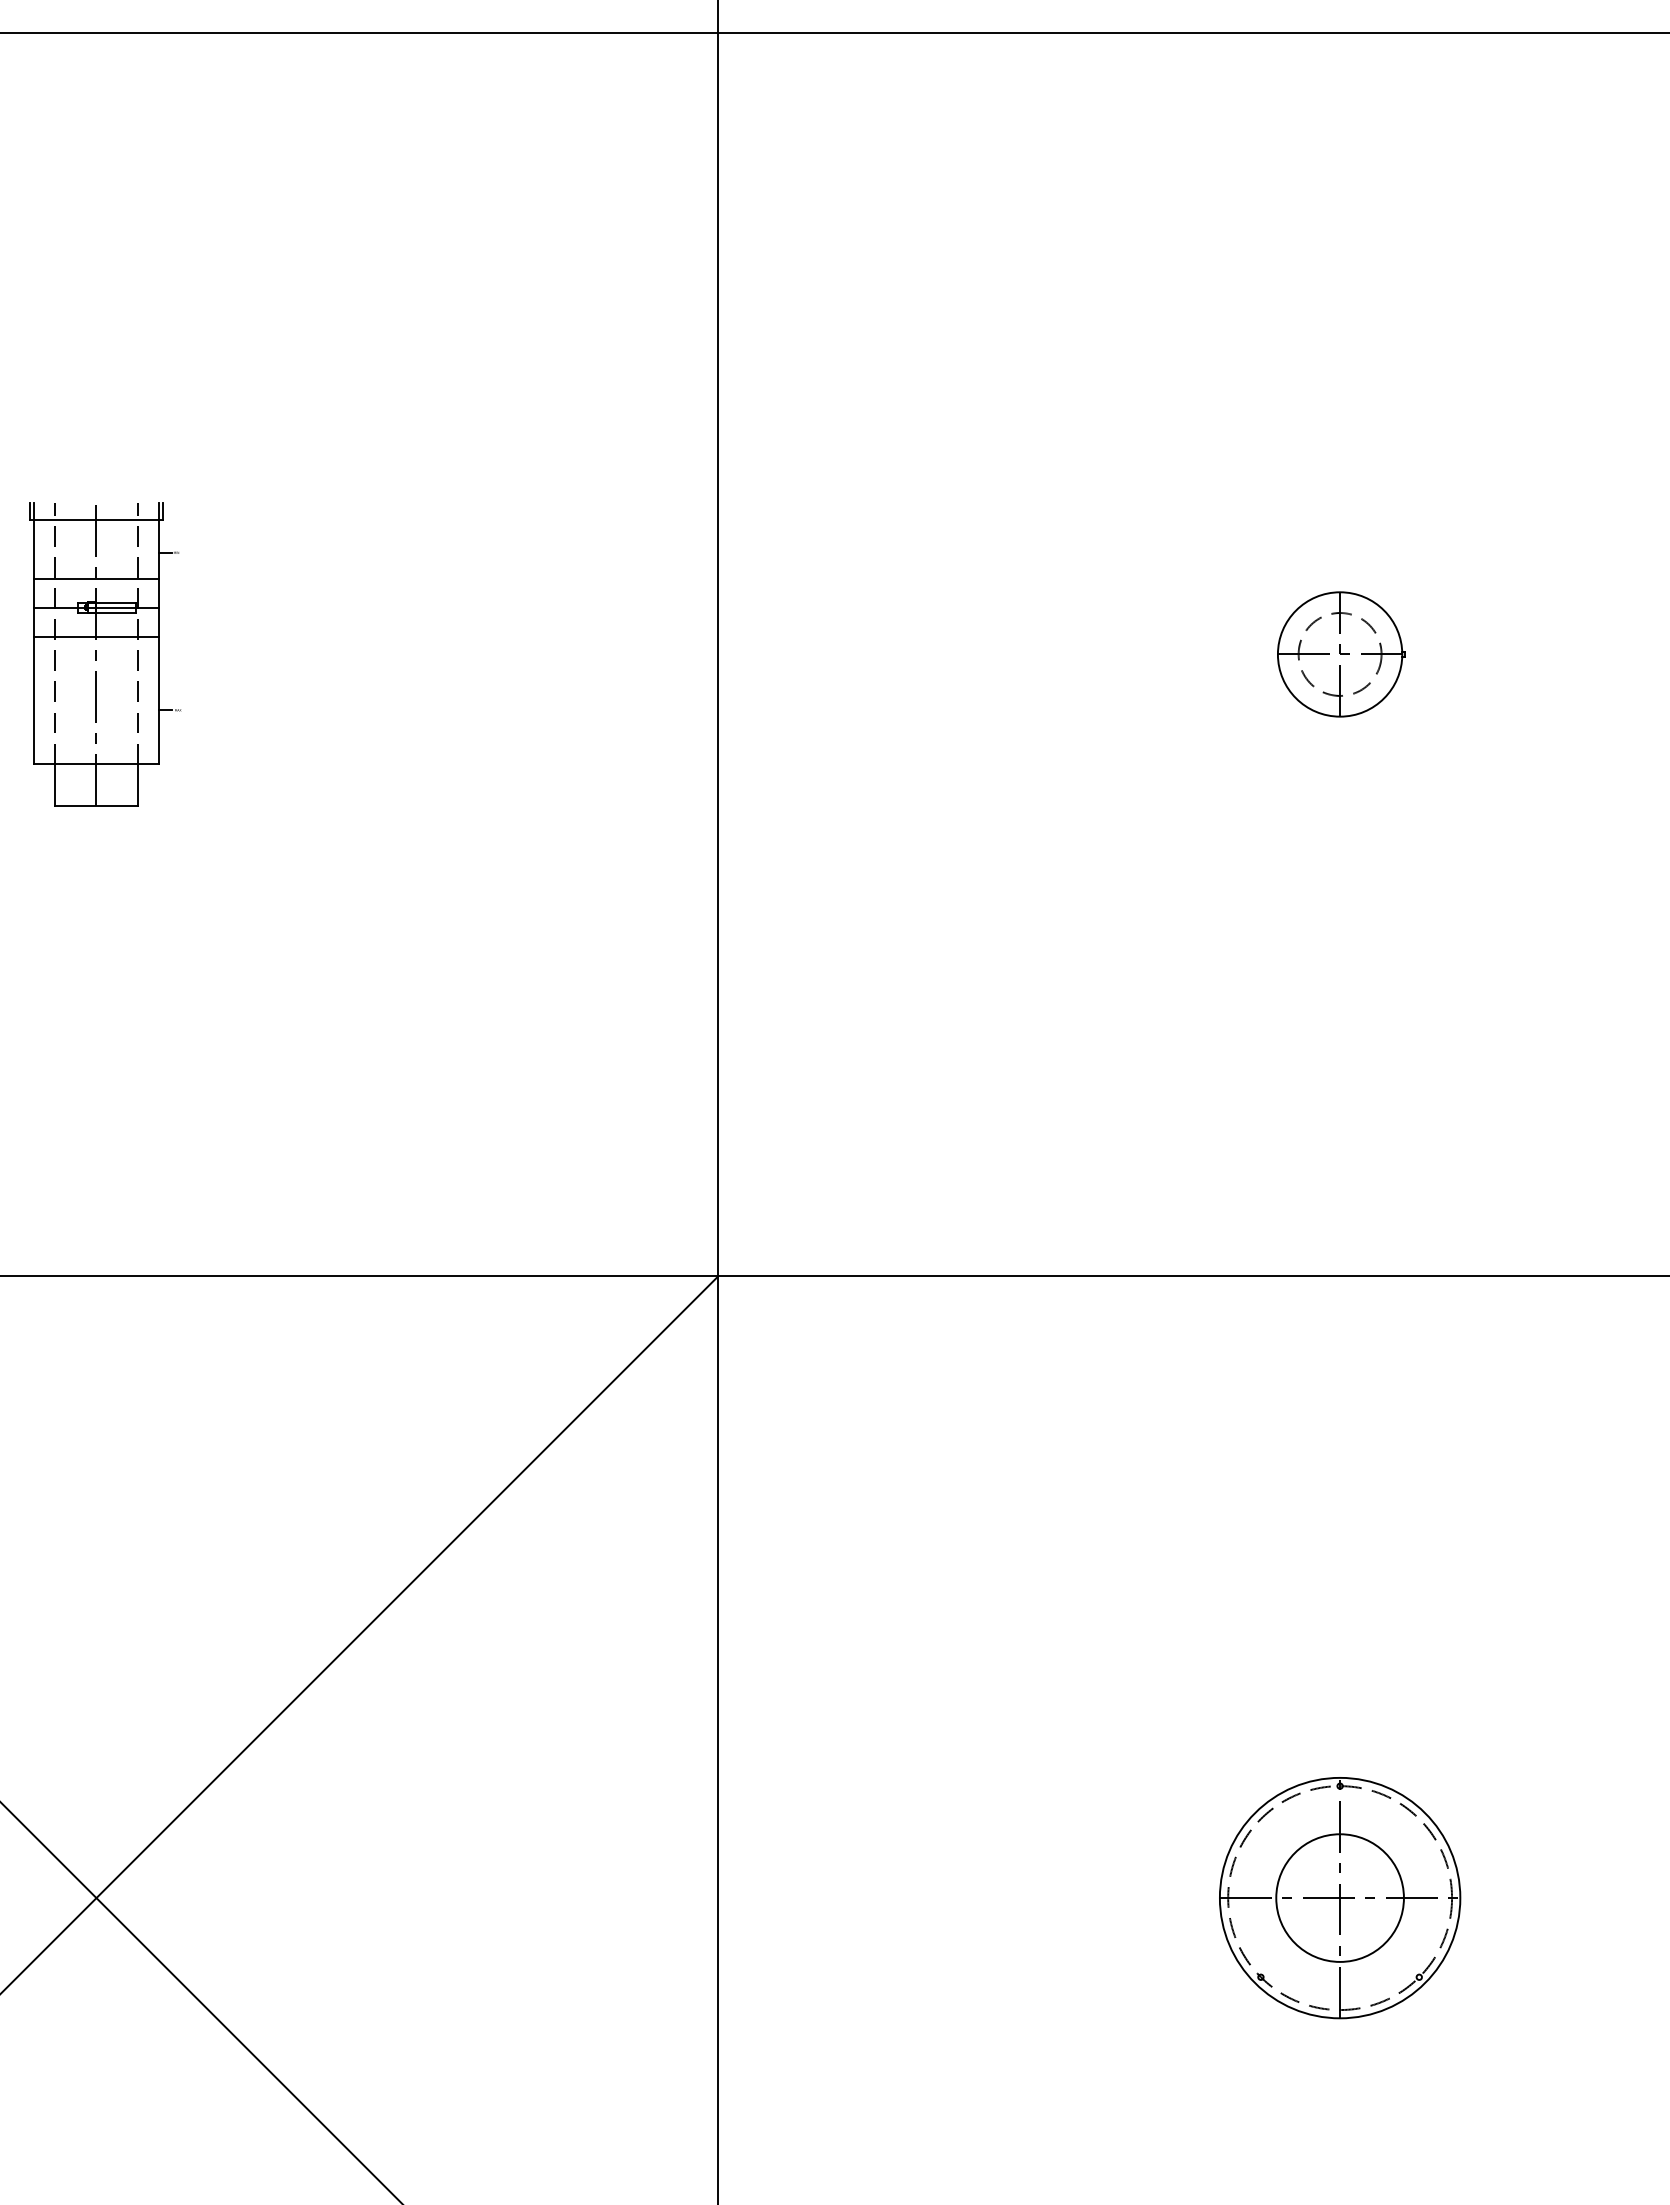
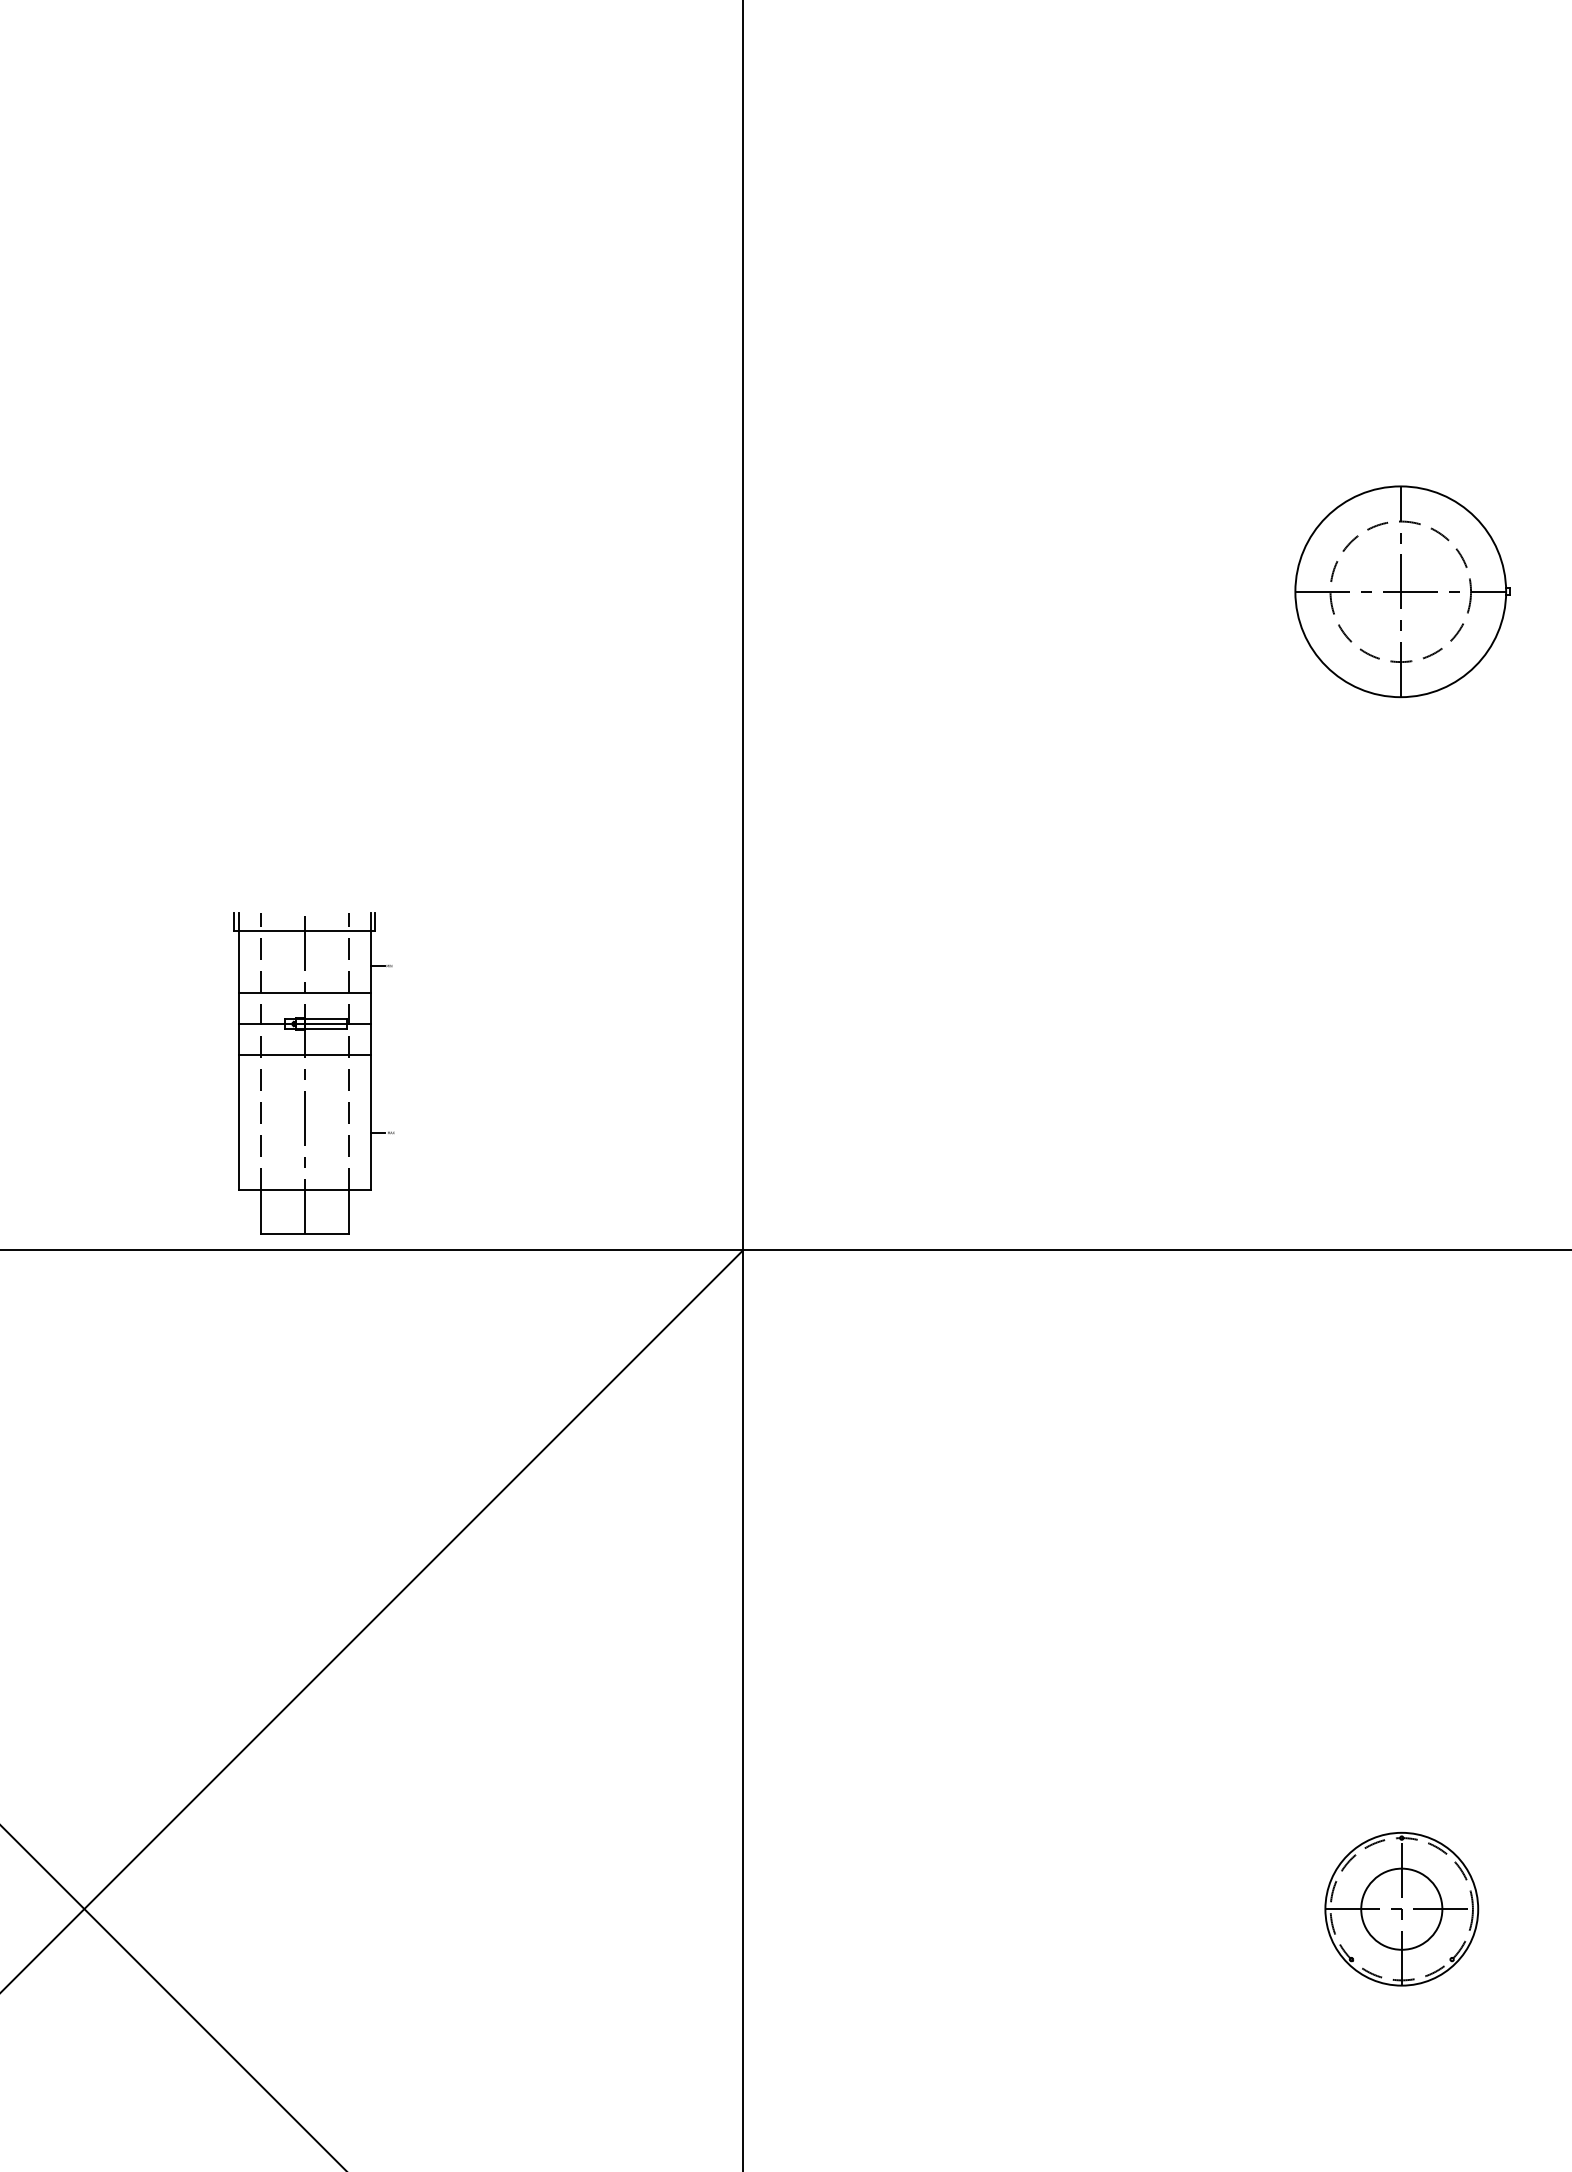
part: (105, 654) -> (314, 1073), moved
part: (1341, 654) -> (1403, 591), size x1.6
part: (1340, 1898) -> (1402, 1909), size x0.6

